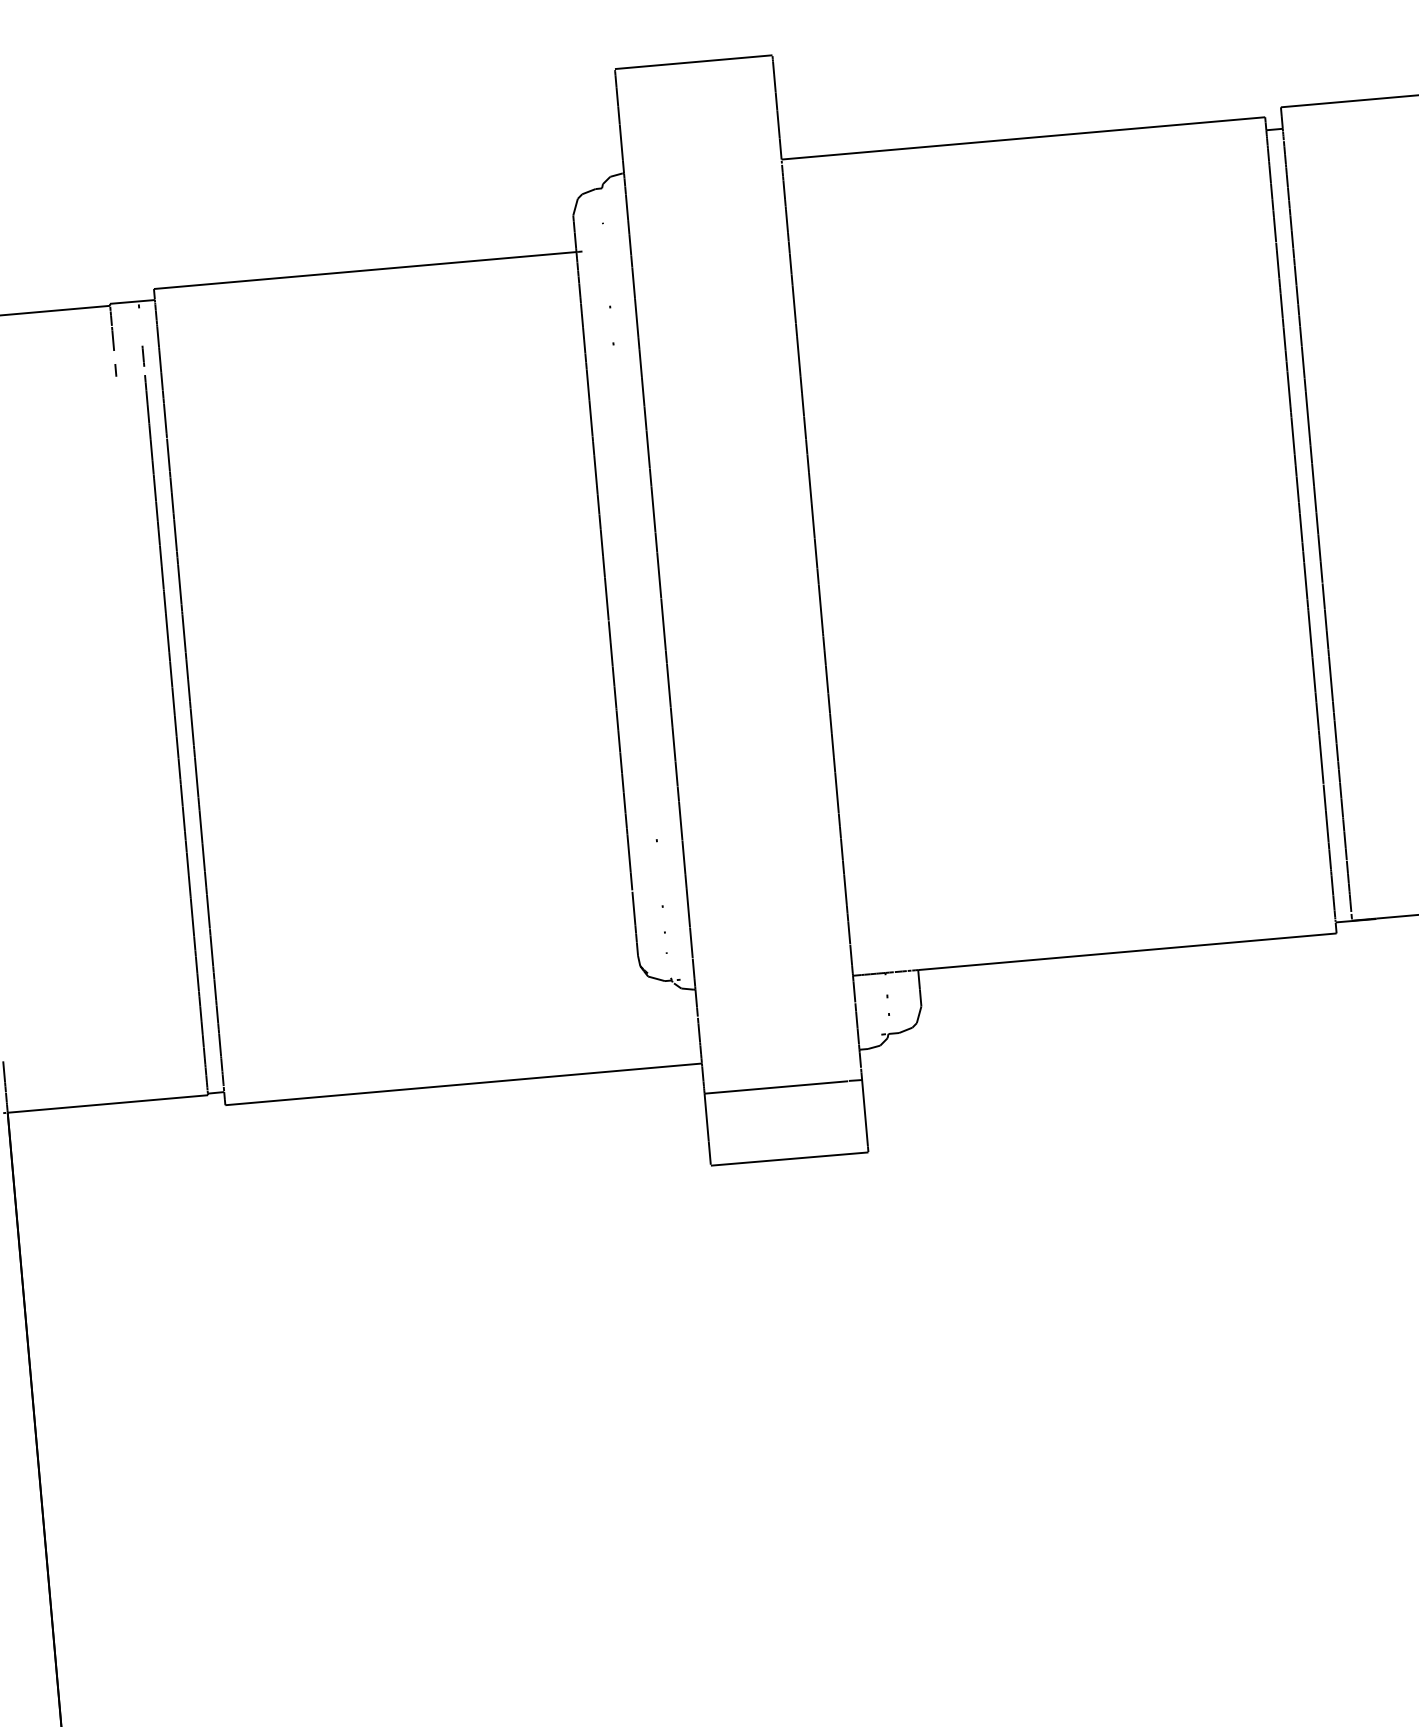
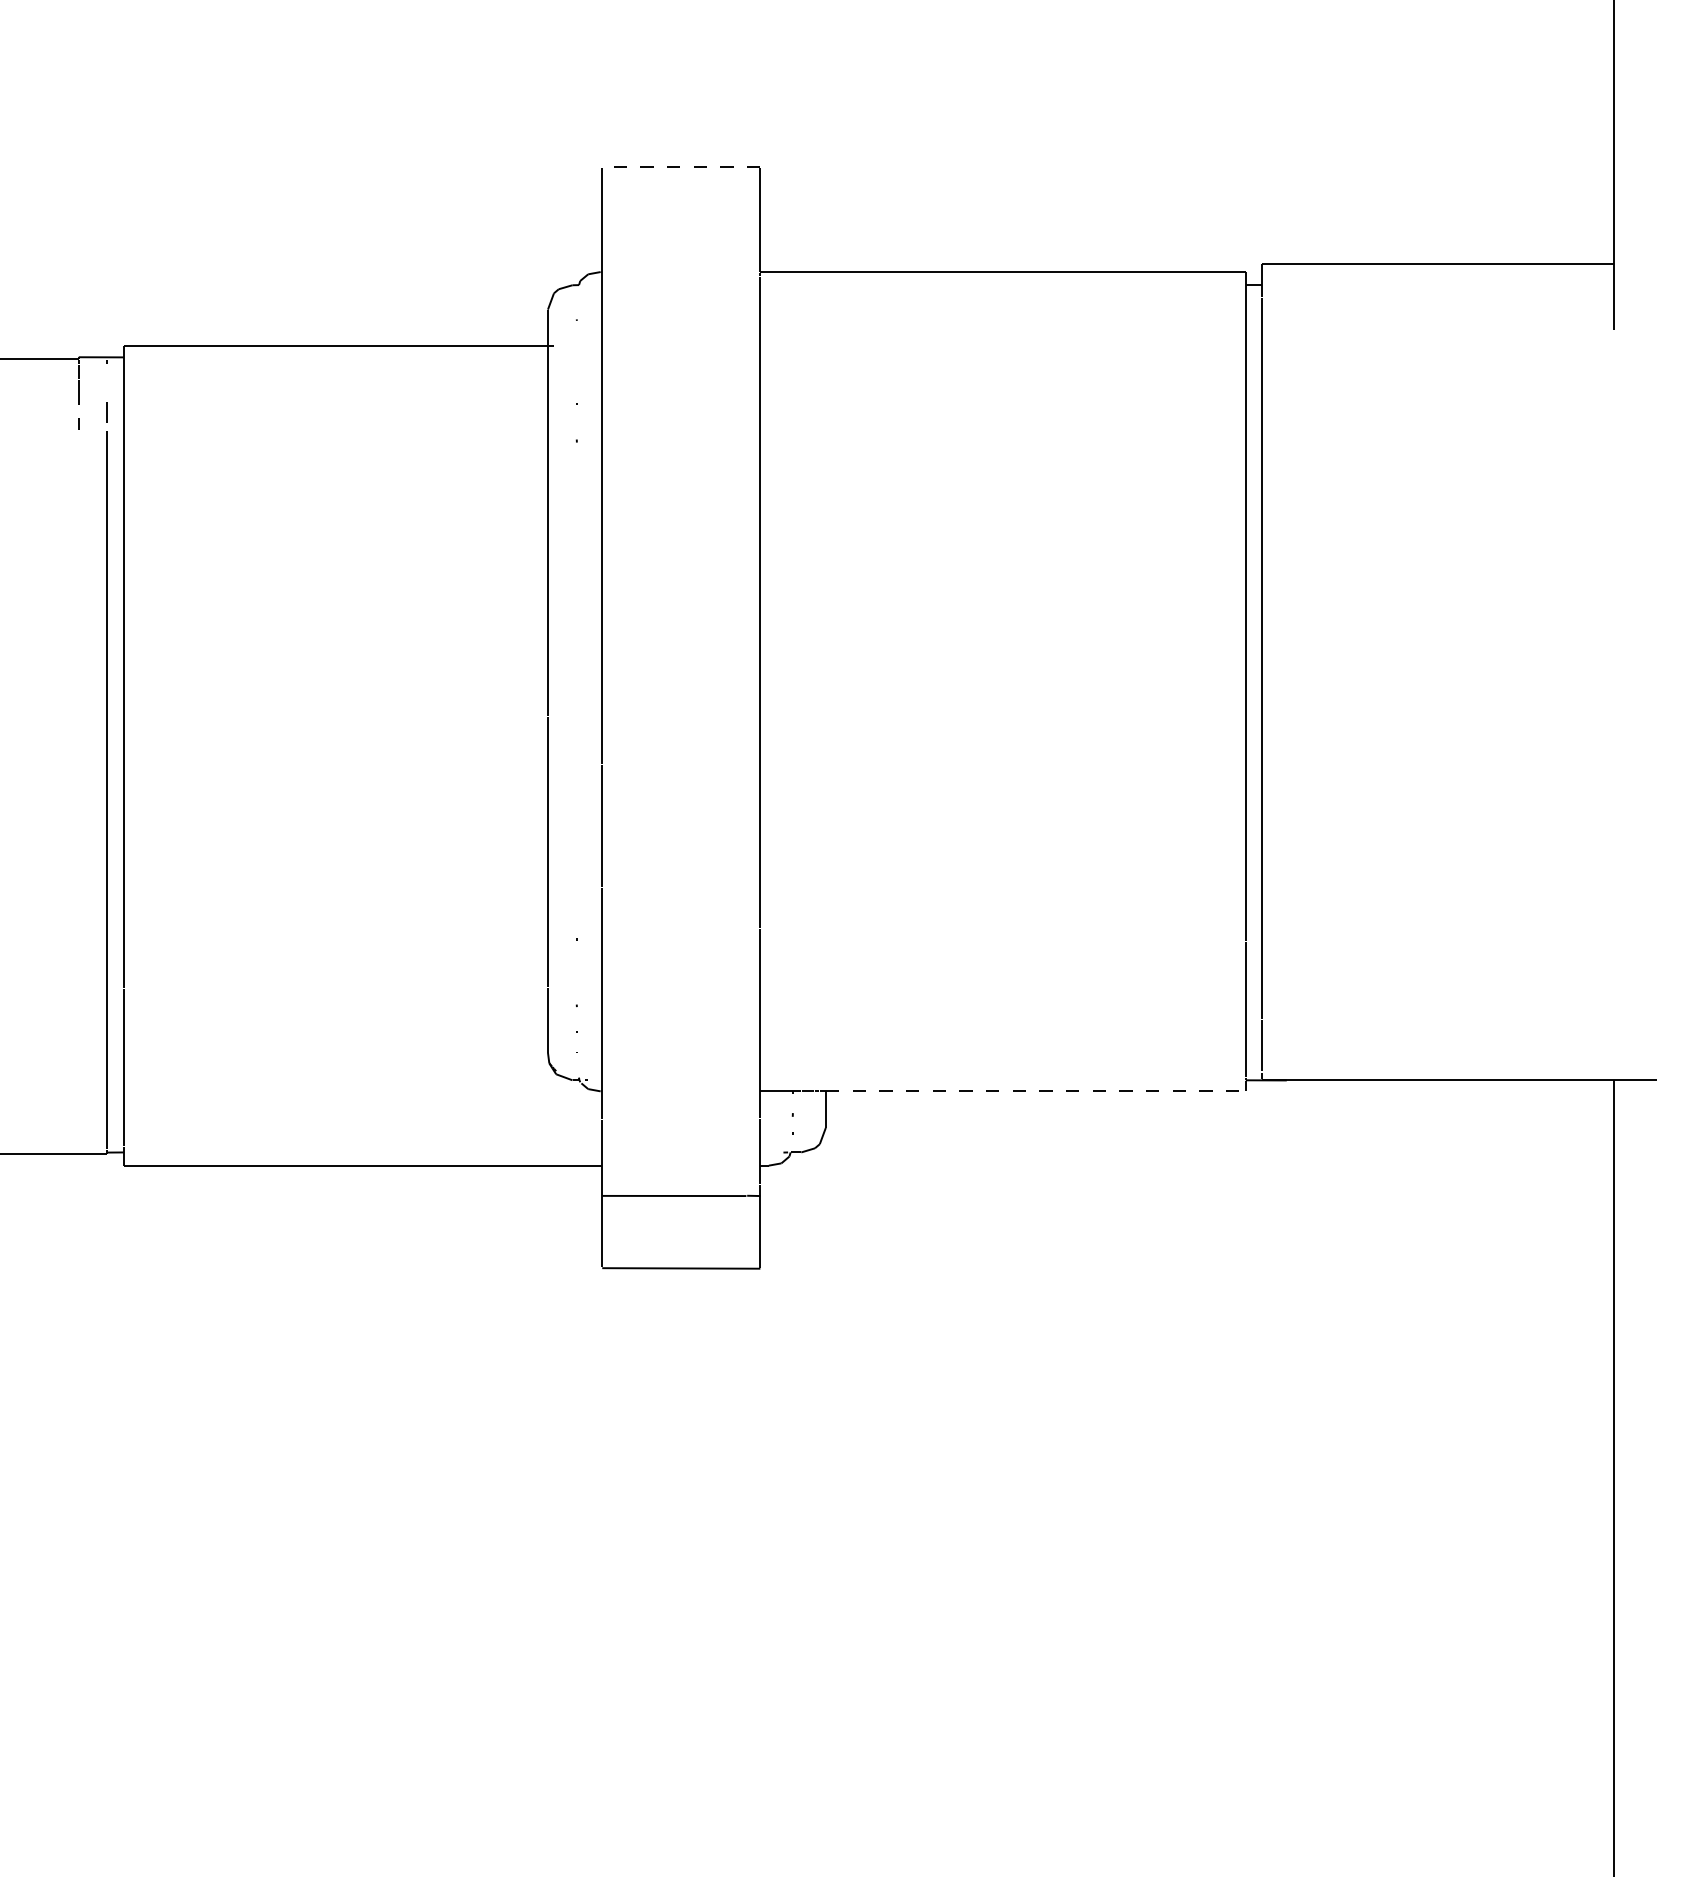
line: (692, 62) -> (680, 167), solid -> dashed
line: (1127, 951) -> (1035, 1091), solid -> dashed

